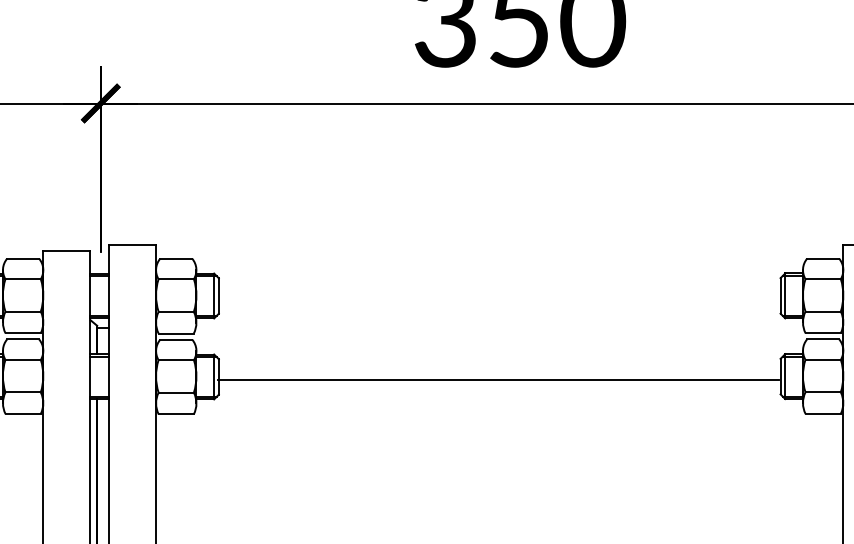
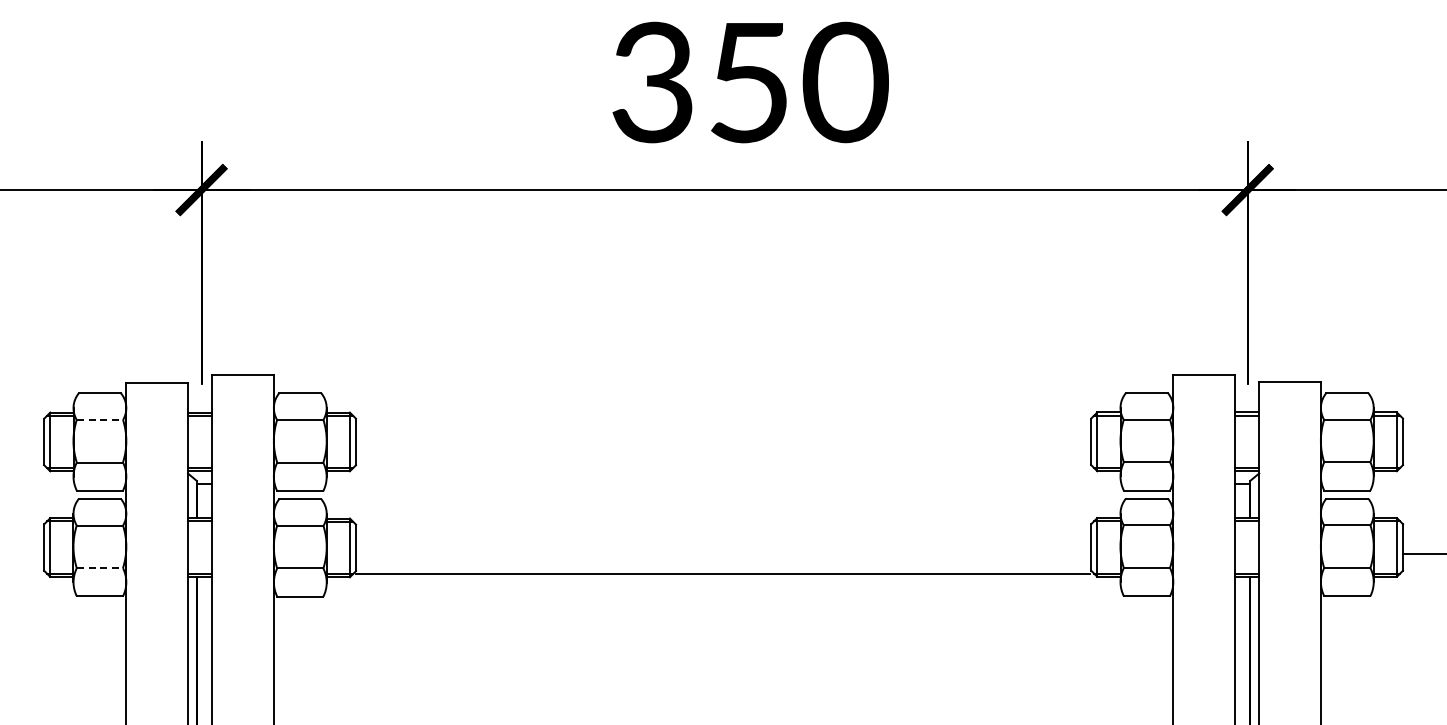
line: (23, 279) -> (100, 420), solid -> dashed
line: (498, 379) -> (722, 574), moved
line: (23, 392) -> (100, 568), solid -> dashed

